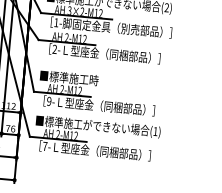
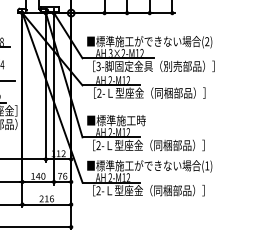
text: (56, 22) -> (98, 66), 1- -> 3-
text: (49, 101) -> (98, 145), 9- -> 2-
text: (45, 146) -> (98, 190), 7- -> 2-

